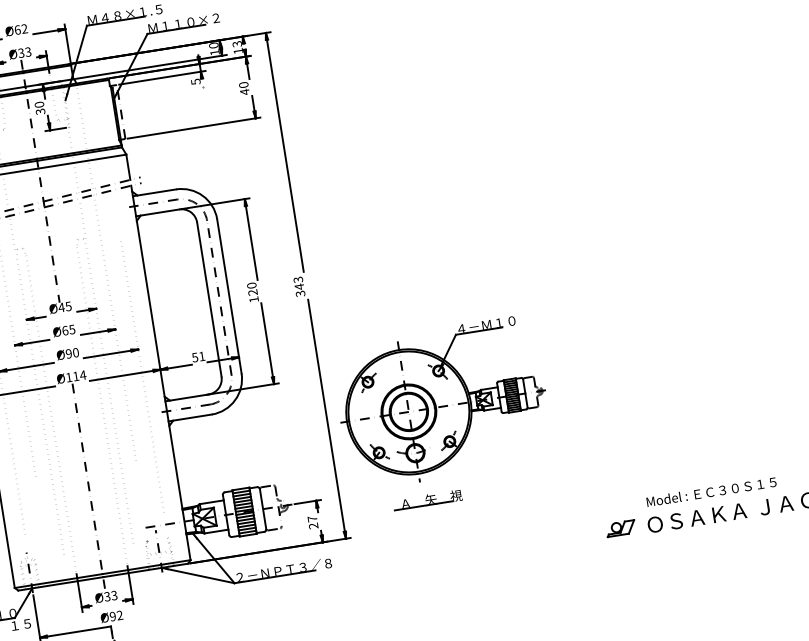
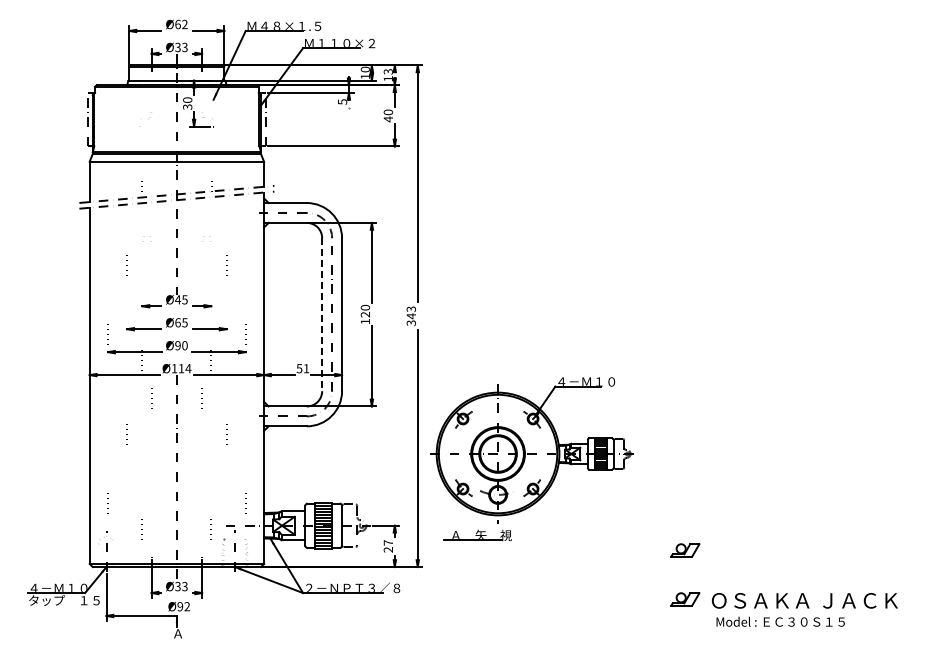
line: (209, 300) -> (322, 315), solid -> dashed
part: (613, 479) -> (685, 550), added
text: (711, 491) -> (780, 621), moved
part: (427, 500) -> (477, 535), moved

